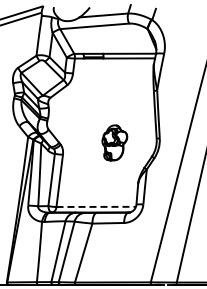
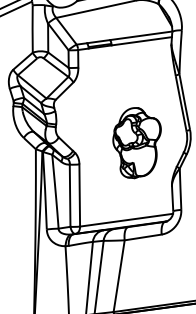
part: (114, 142) -> (137, 141), size x1.67
line: (96, 206) -> (126, 219), dashed -> solid

